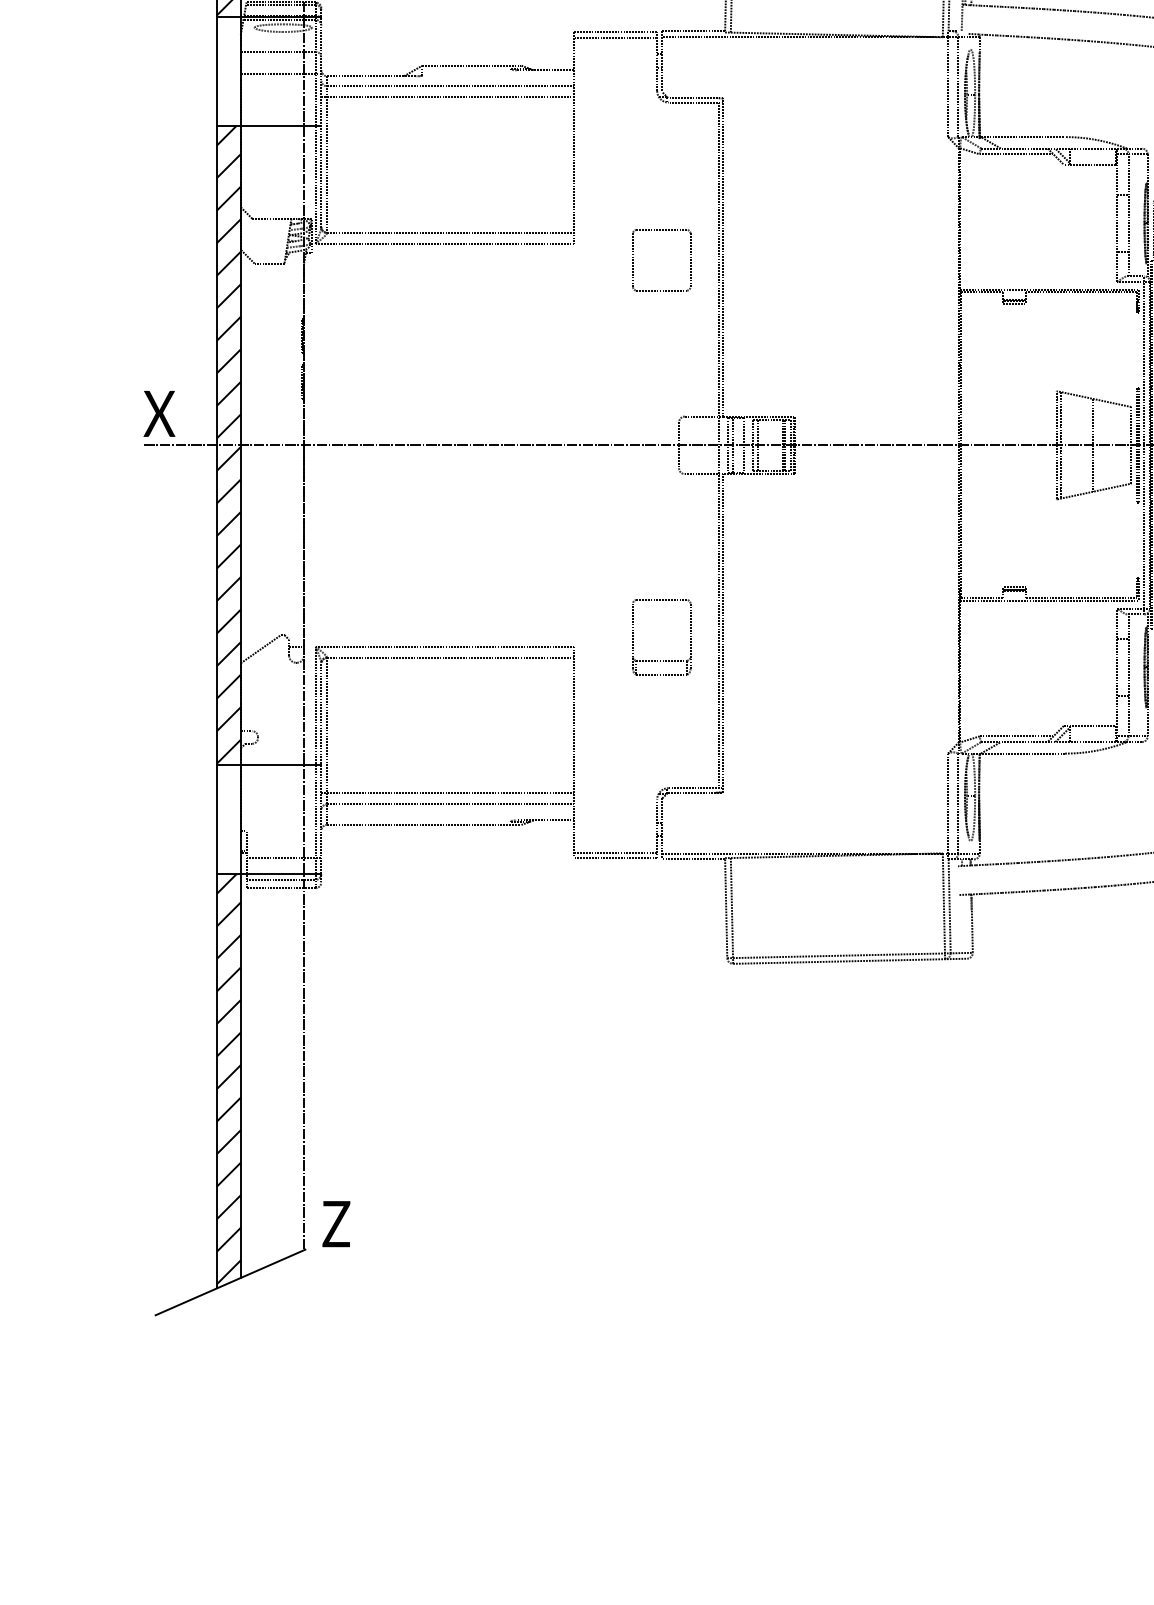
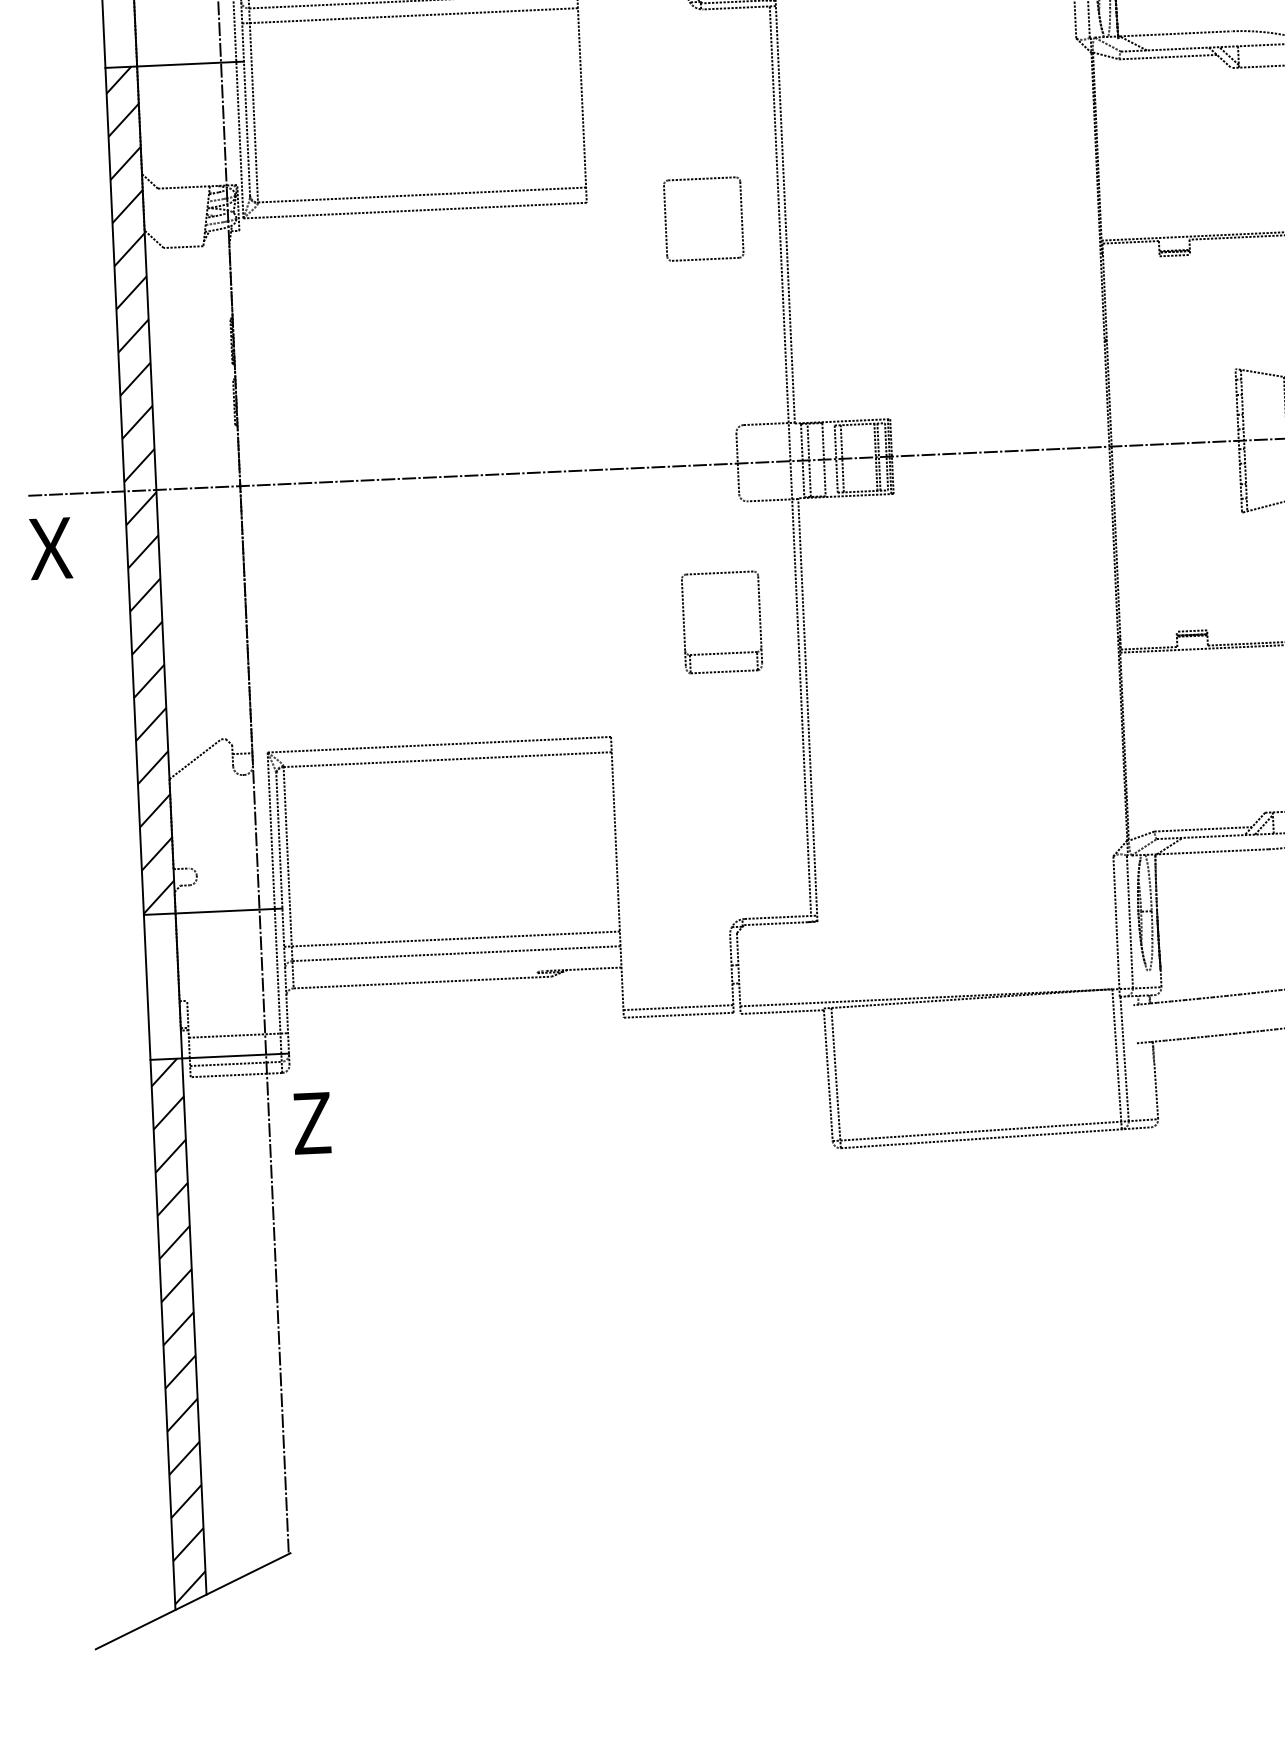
text: (159, 413) -> (50, 548), moved
part: (660, 660) -> (721, 653), moved
text: (336, 1224) -> (312, 1123), moved

